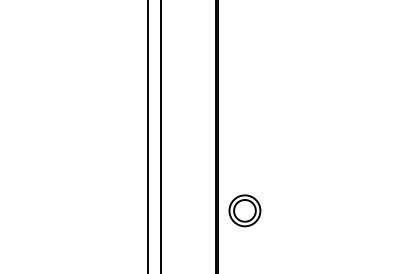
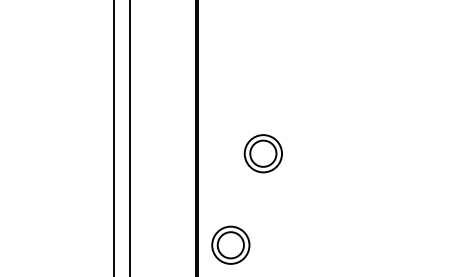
part: (271, 134) -> (262, 153), added

